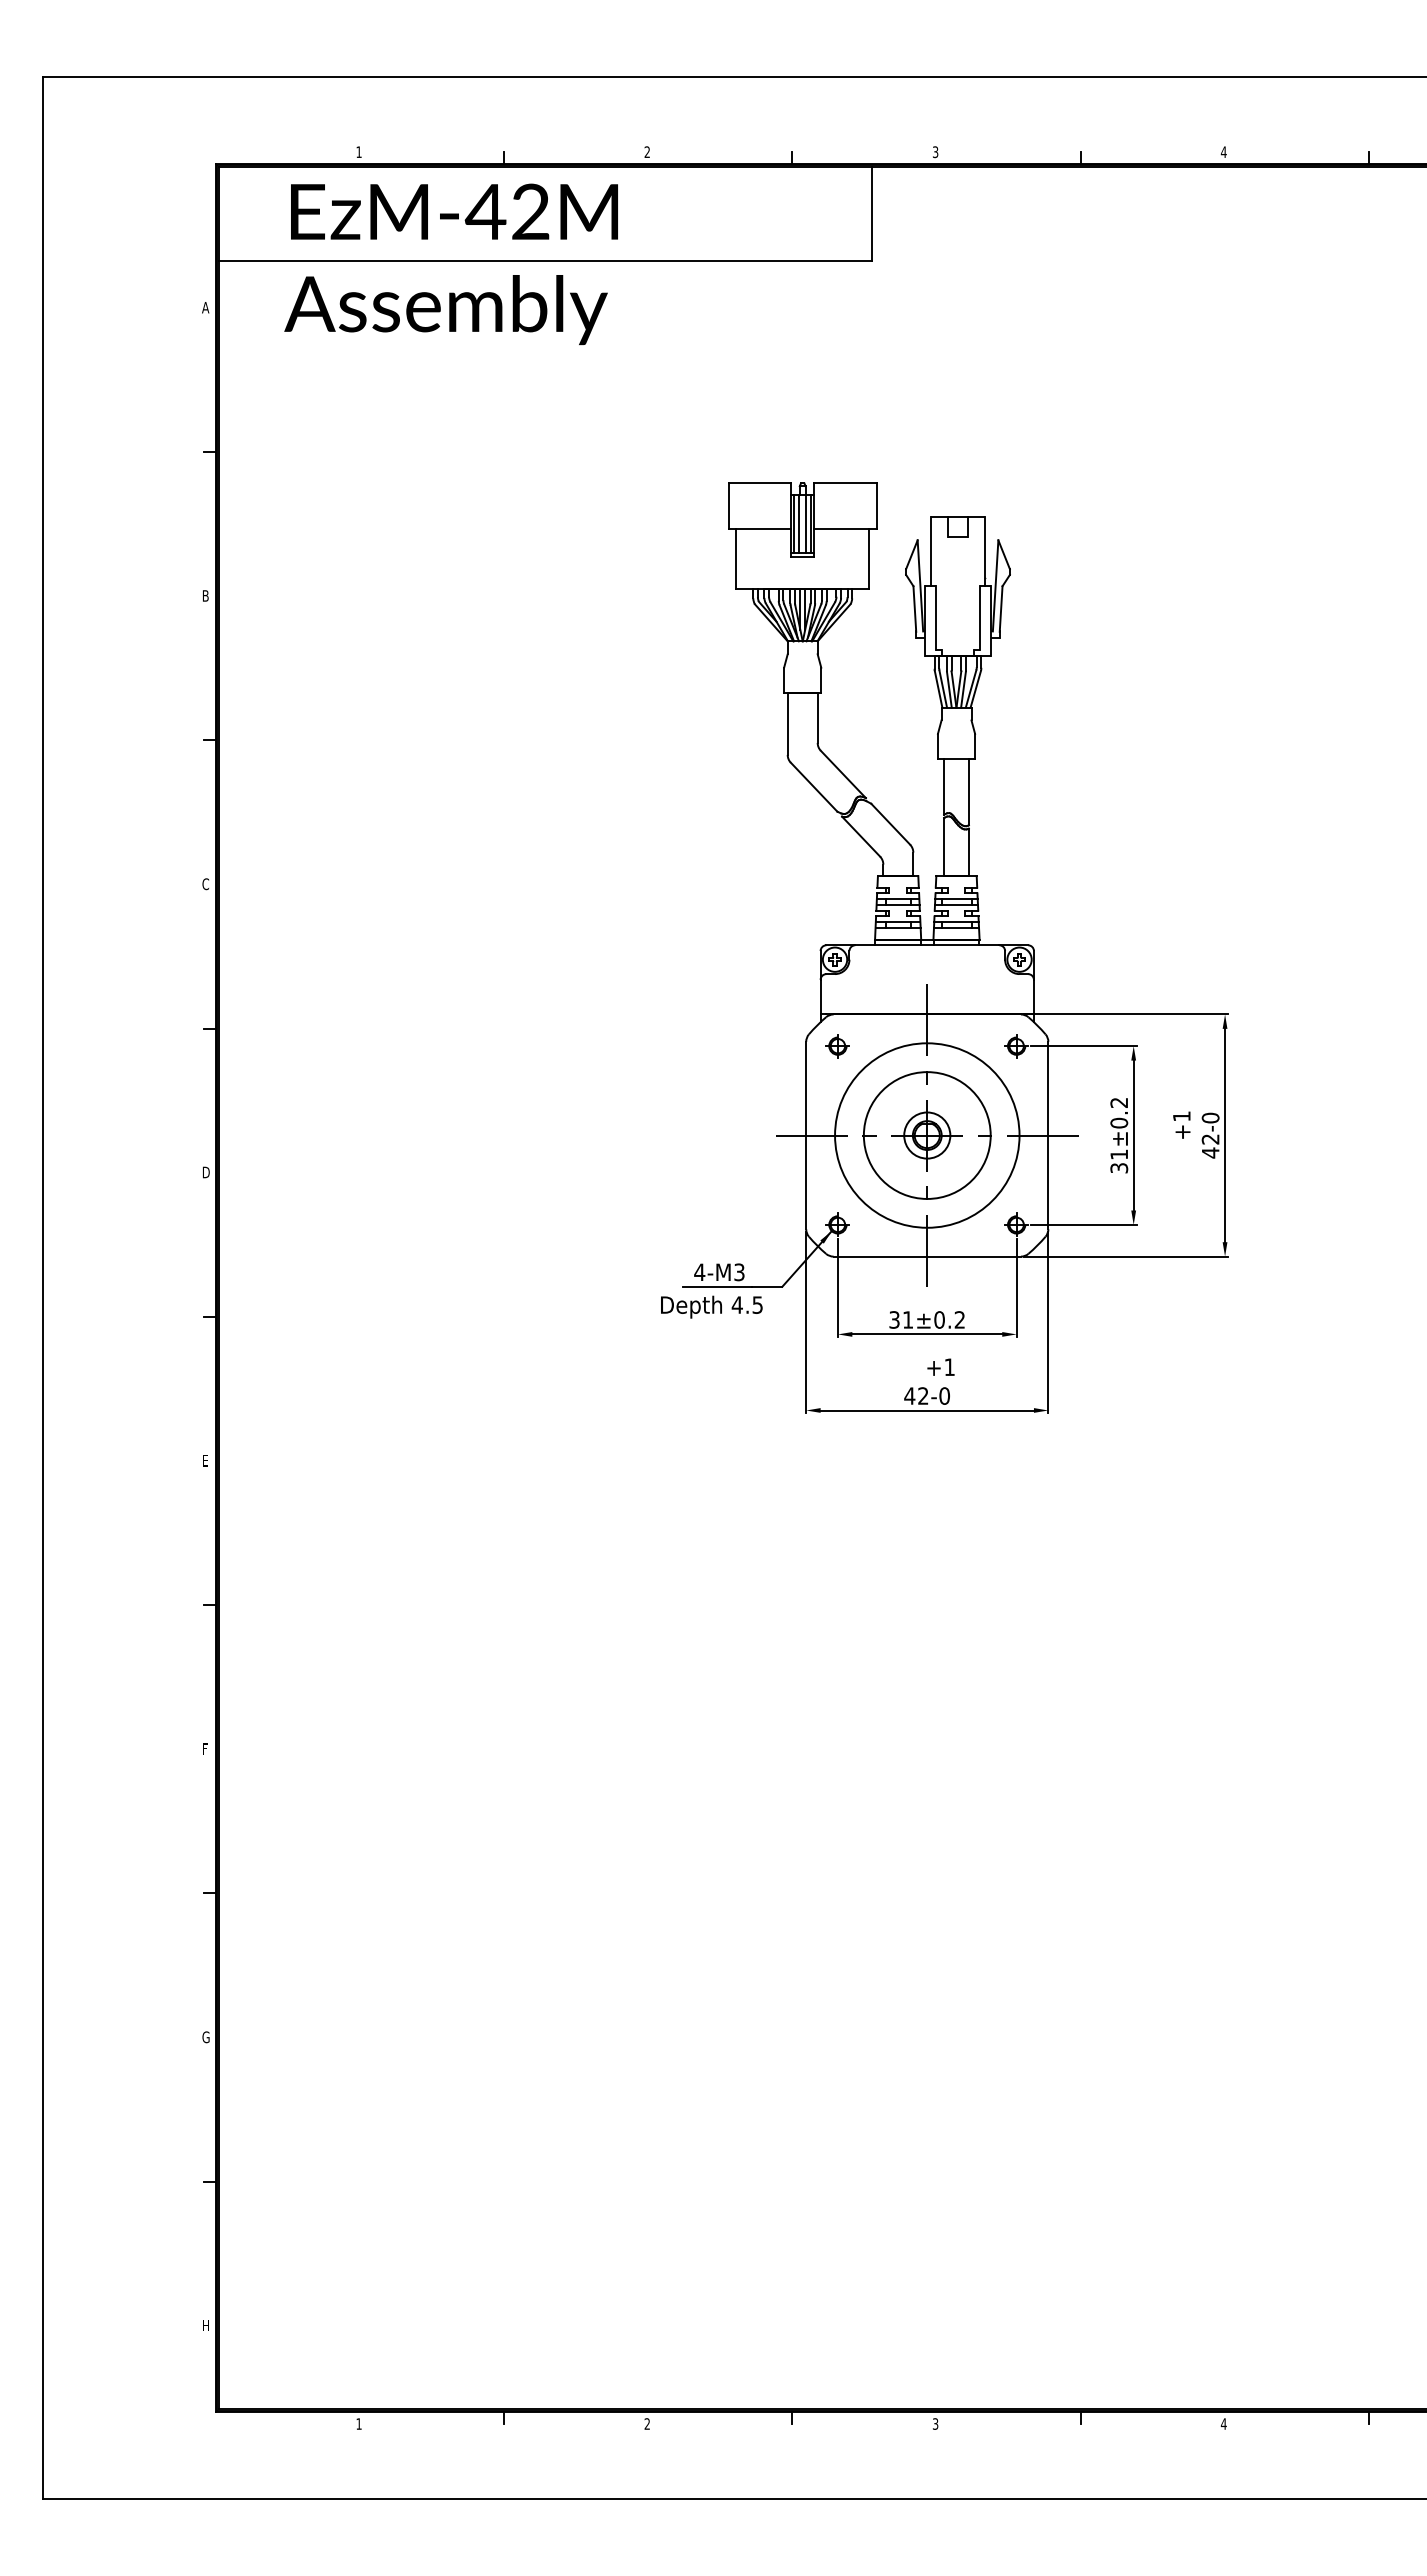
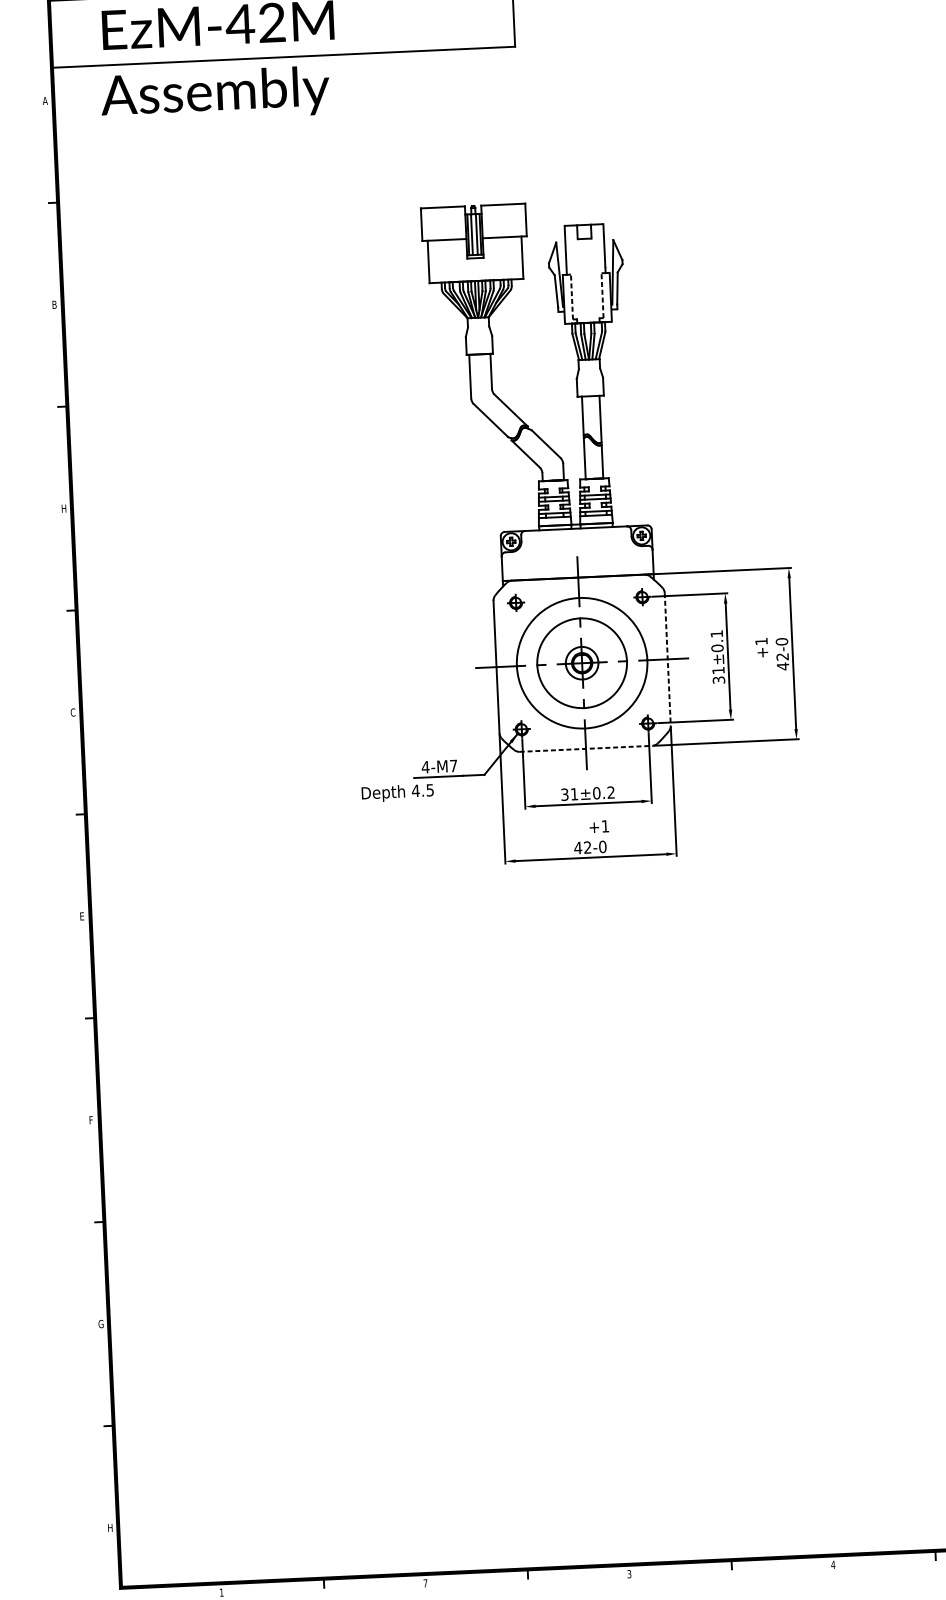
line: (936, 618) -> (572, 297), solid -> dashed
line: (979, 618) -> (602, 295), solid -> dashed
text: (205, 884) -> (63, 508), C -> H
text: (1118, 1102) -> (716, 633), 31±0.2 -> 31±0.1
line: (1048, 1135) -> (667, 659), solid -> dashed
text: (205, 1172) -> (72, 712), D -> C
line: (927, 1256) -> (586, 748), solid -> dashed
text: (739, 1272) -> (453, 766), 4-M3 -> 4-M7
text: (711, 1306) -> (397, 792), moved
text: (646, 2423) -> (424, 1583), 2 -> 7

